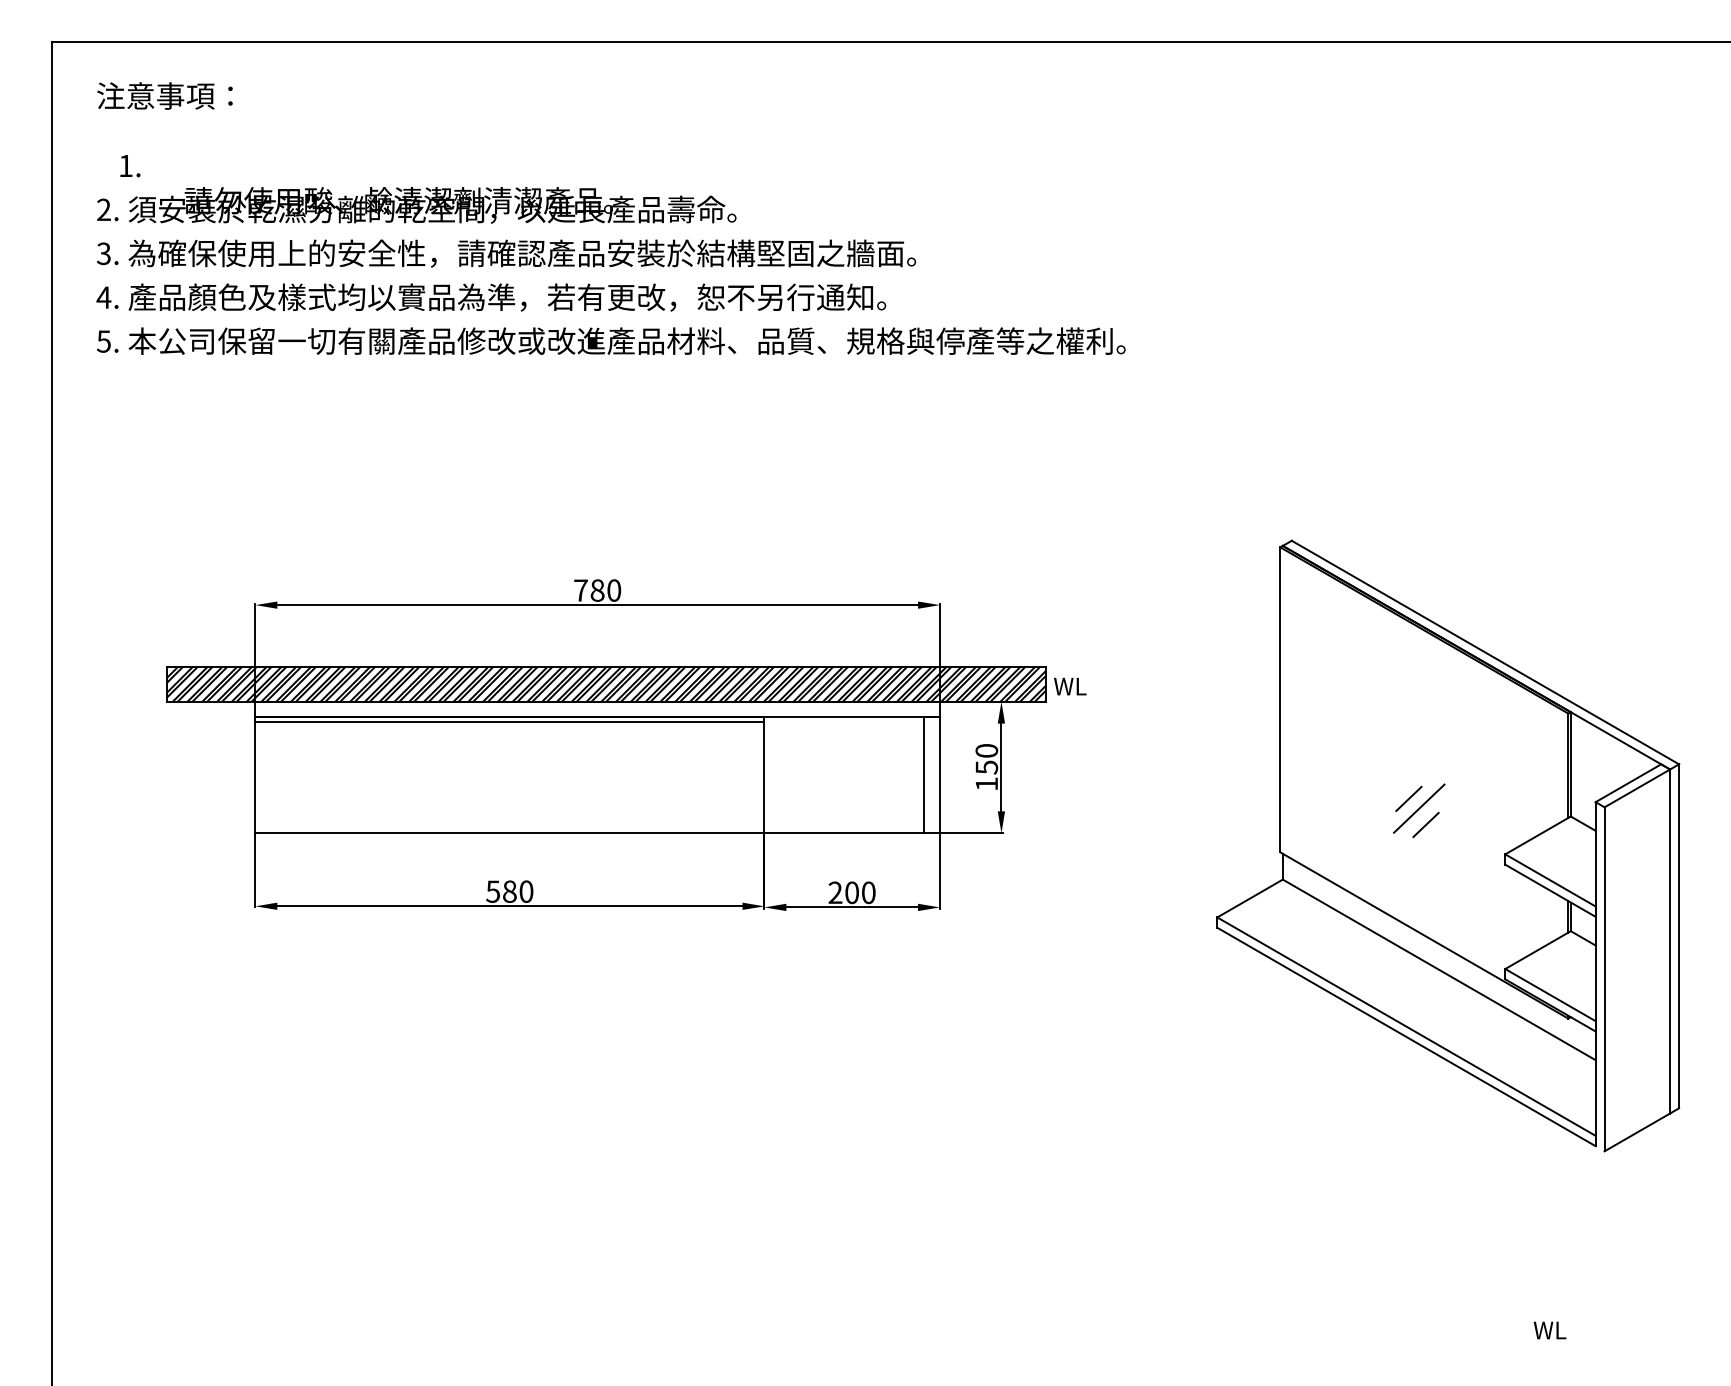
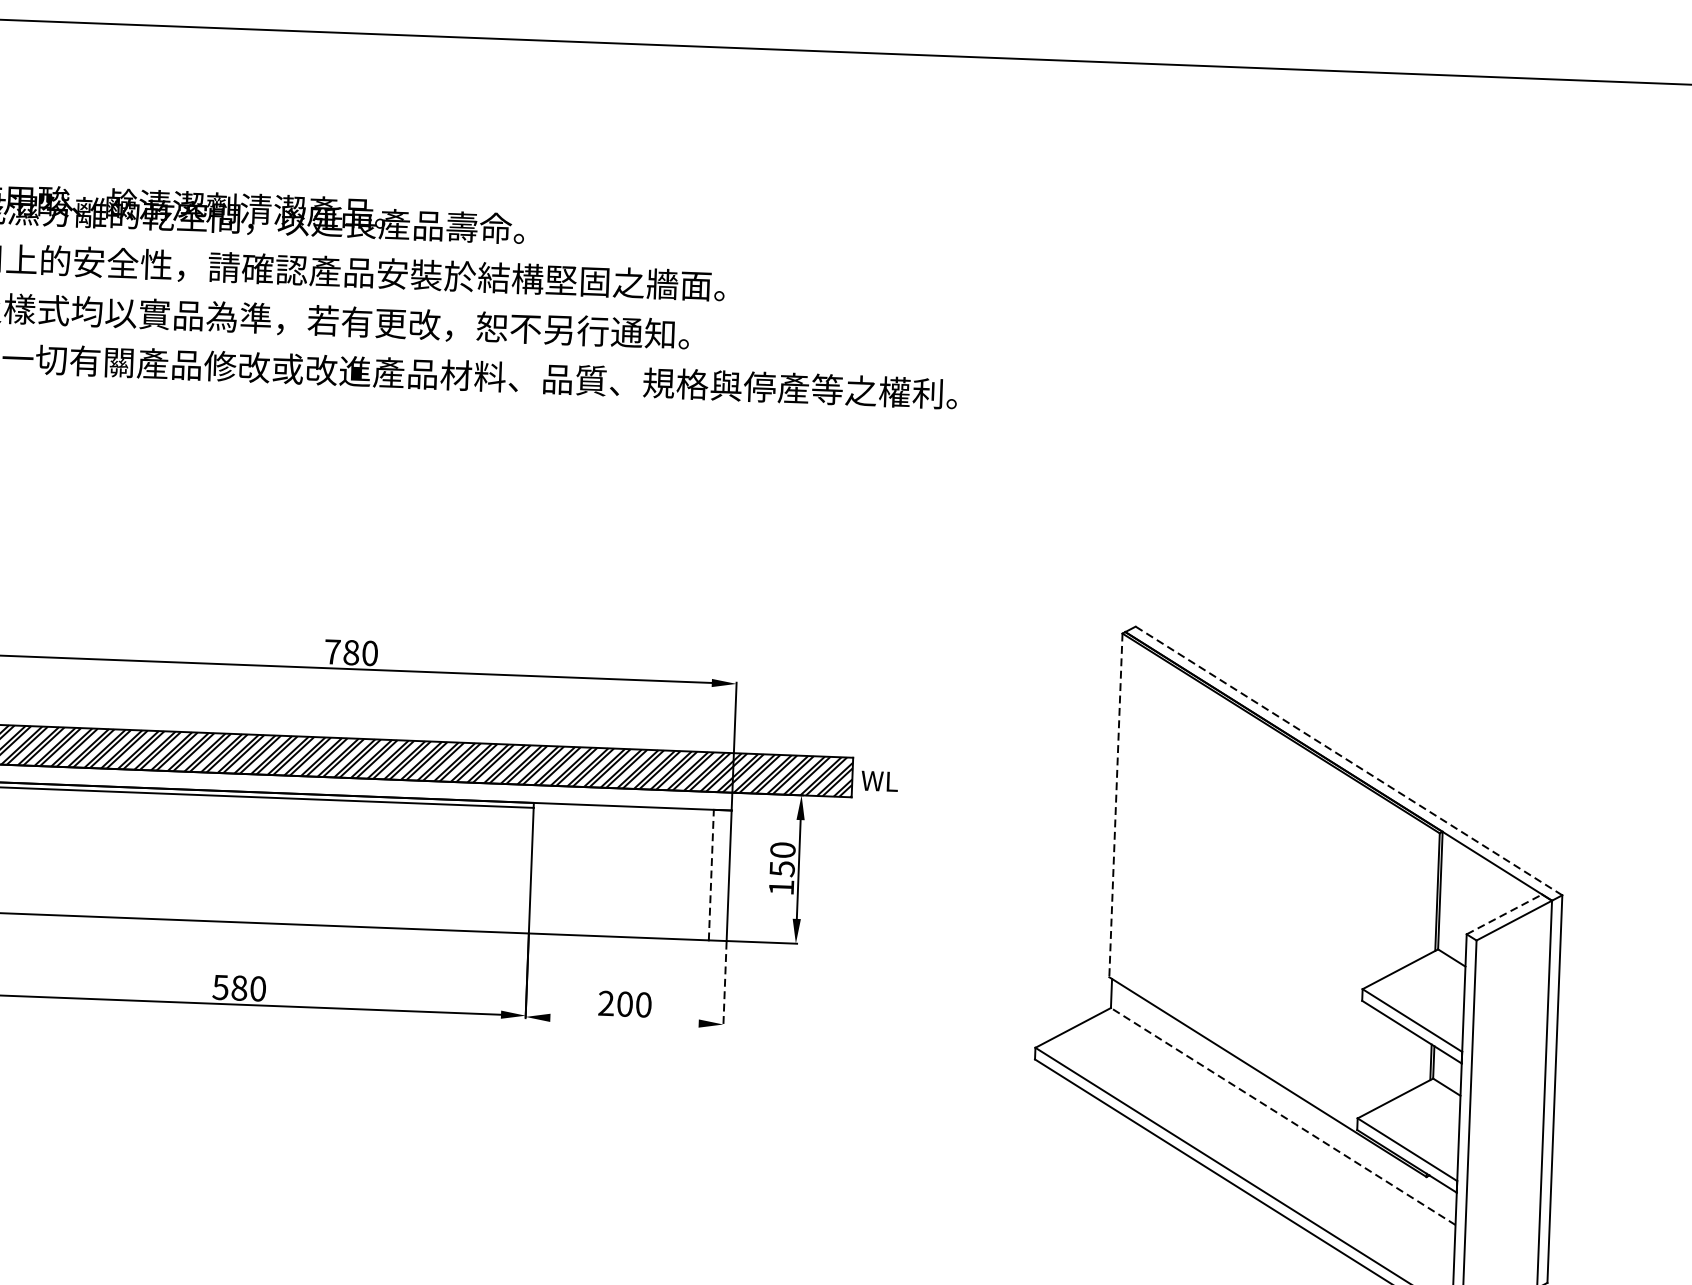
line: (1485, 652) -> (1349, 760), solid -> dashed
line: (1280, 699) -> (1116, 804), solid -> dashed
line: (924, 775) -> (711, 875), solid -> dashed
line: (1628, 783) -> (1504, 914), solid -> dashed
line: (1408, 798) -> (1256, 922), removed
line: (1419, 808) -> (1267, 933), removed
line: (1425, 824) -> (1274, 952), removed
line: (939, 871) -> (724, 984), solid -> dashed
line: (852, 907) -> (624, 1020), removed
line: (1439, 969) -> (1283, 1116), solid -> dashed

